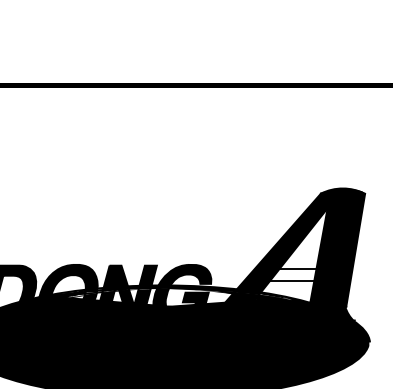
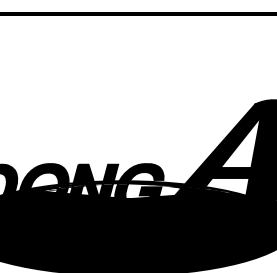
fill: (292, 275) -> (231, 172), added

